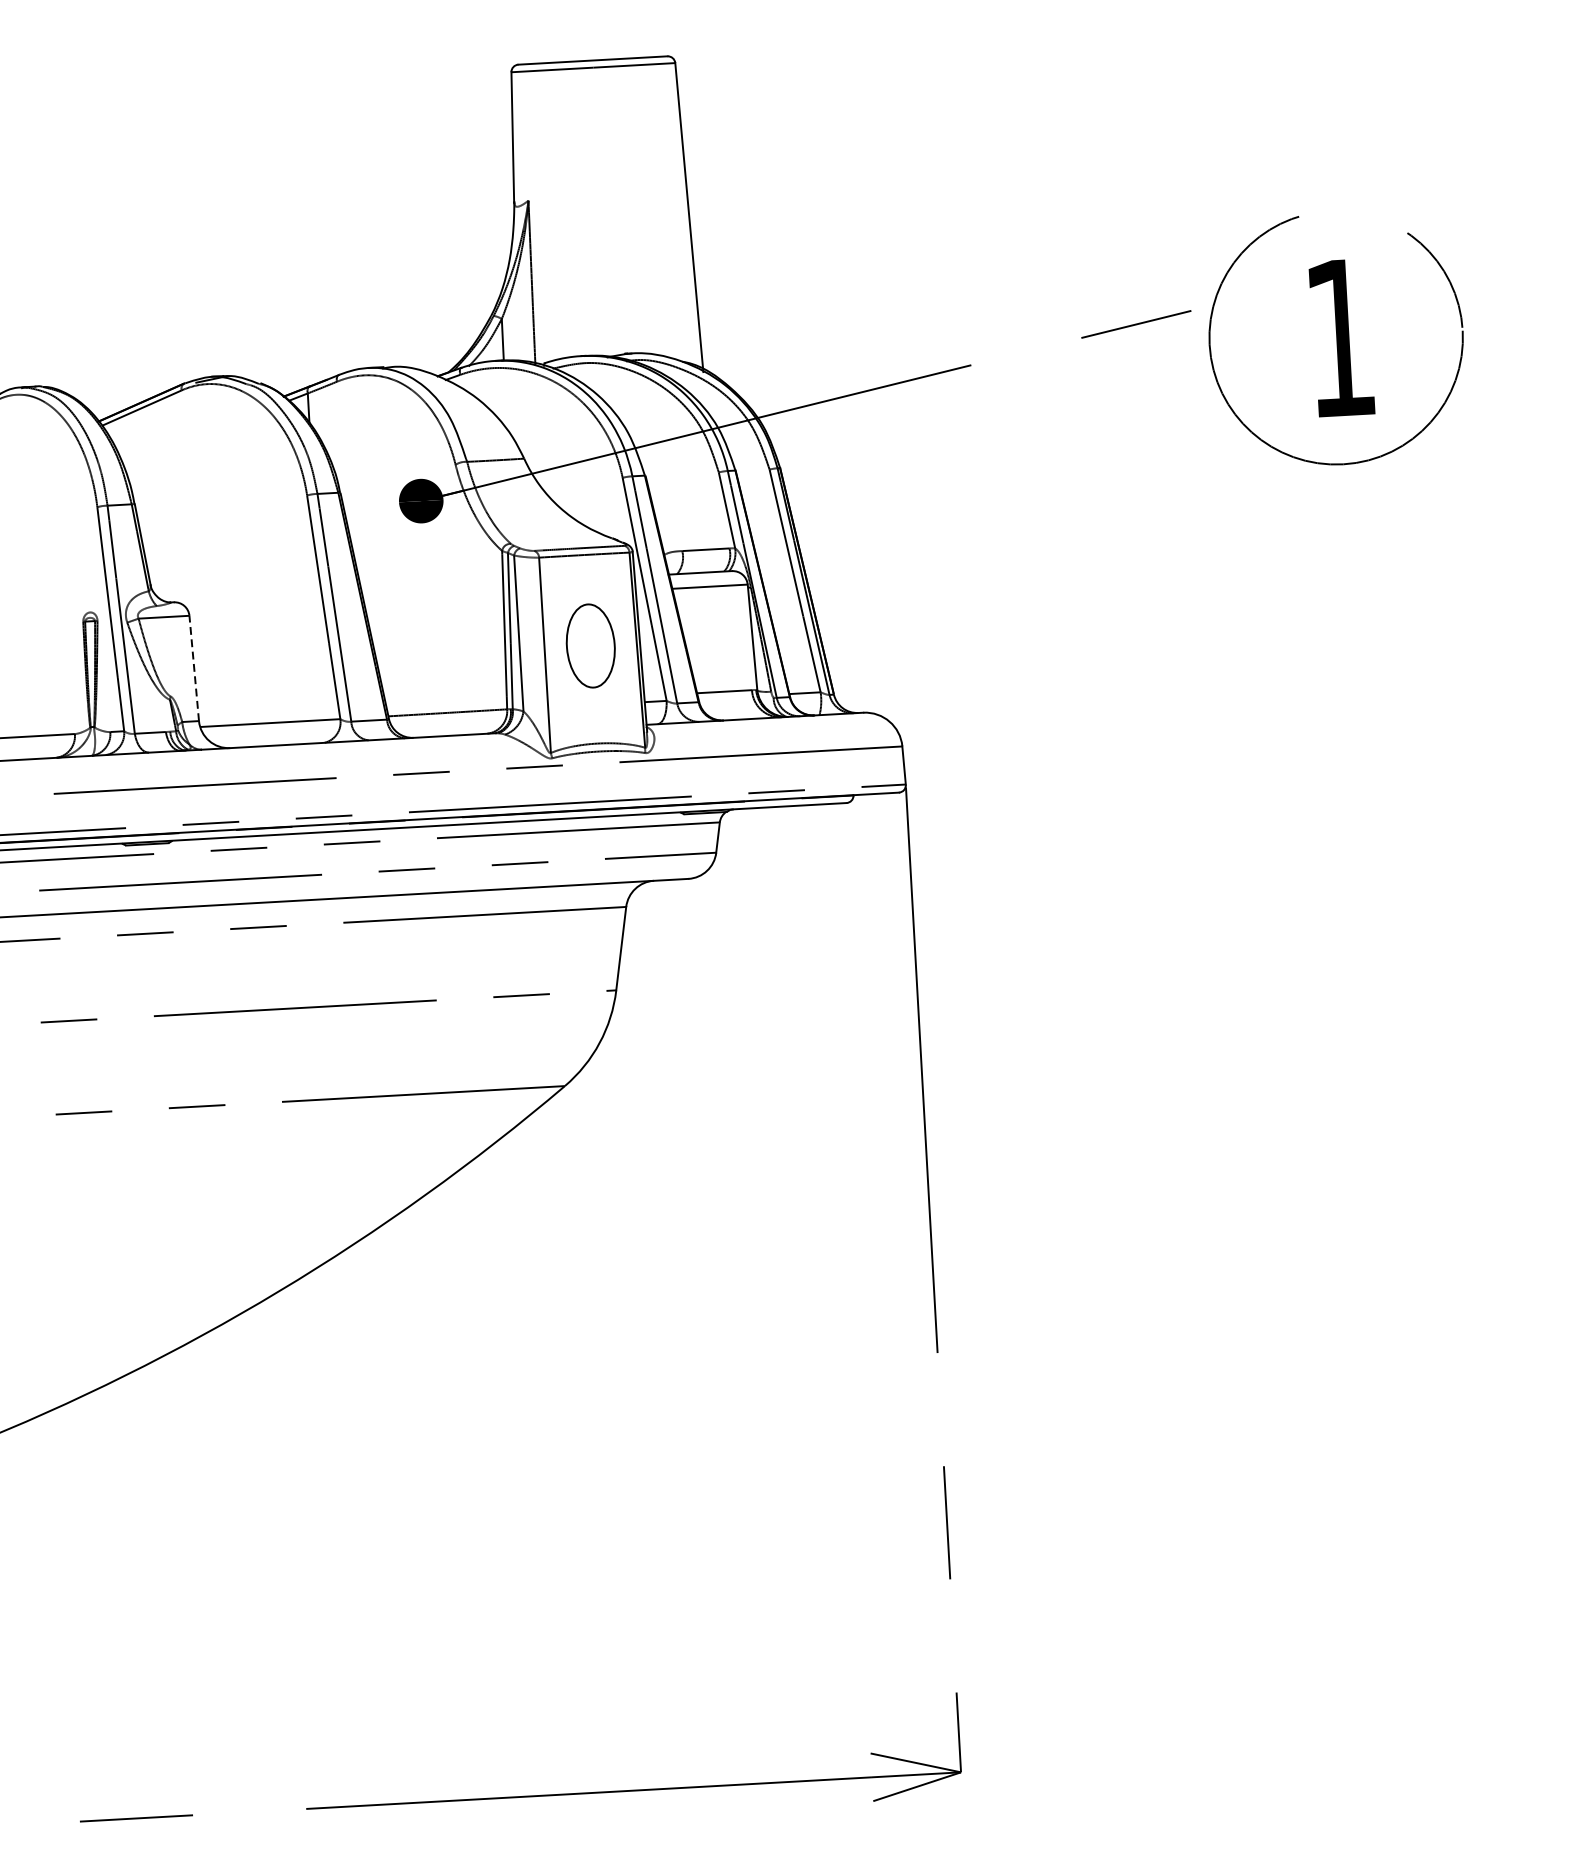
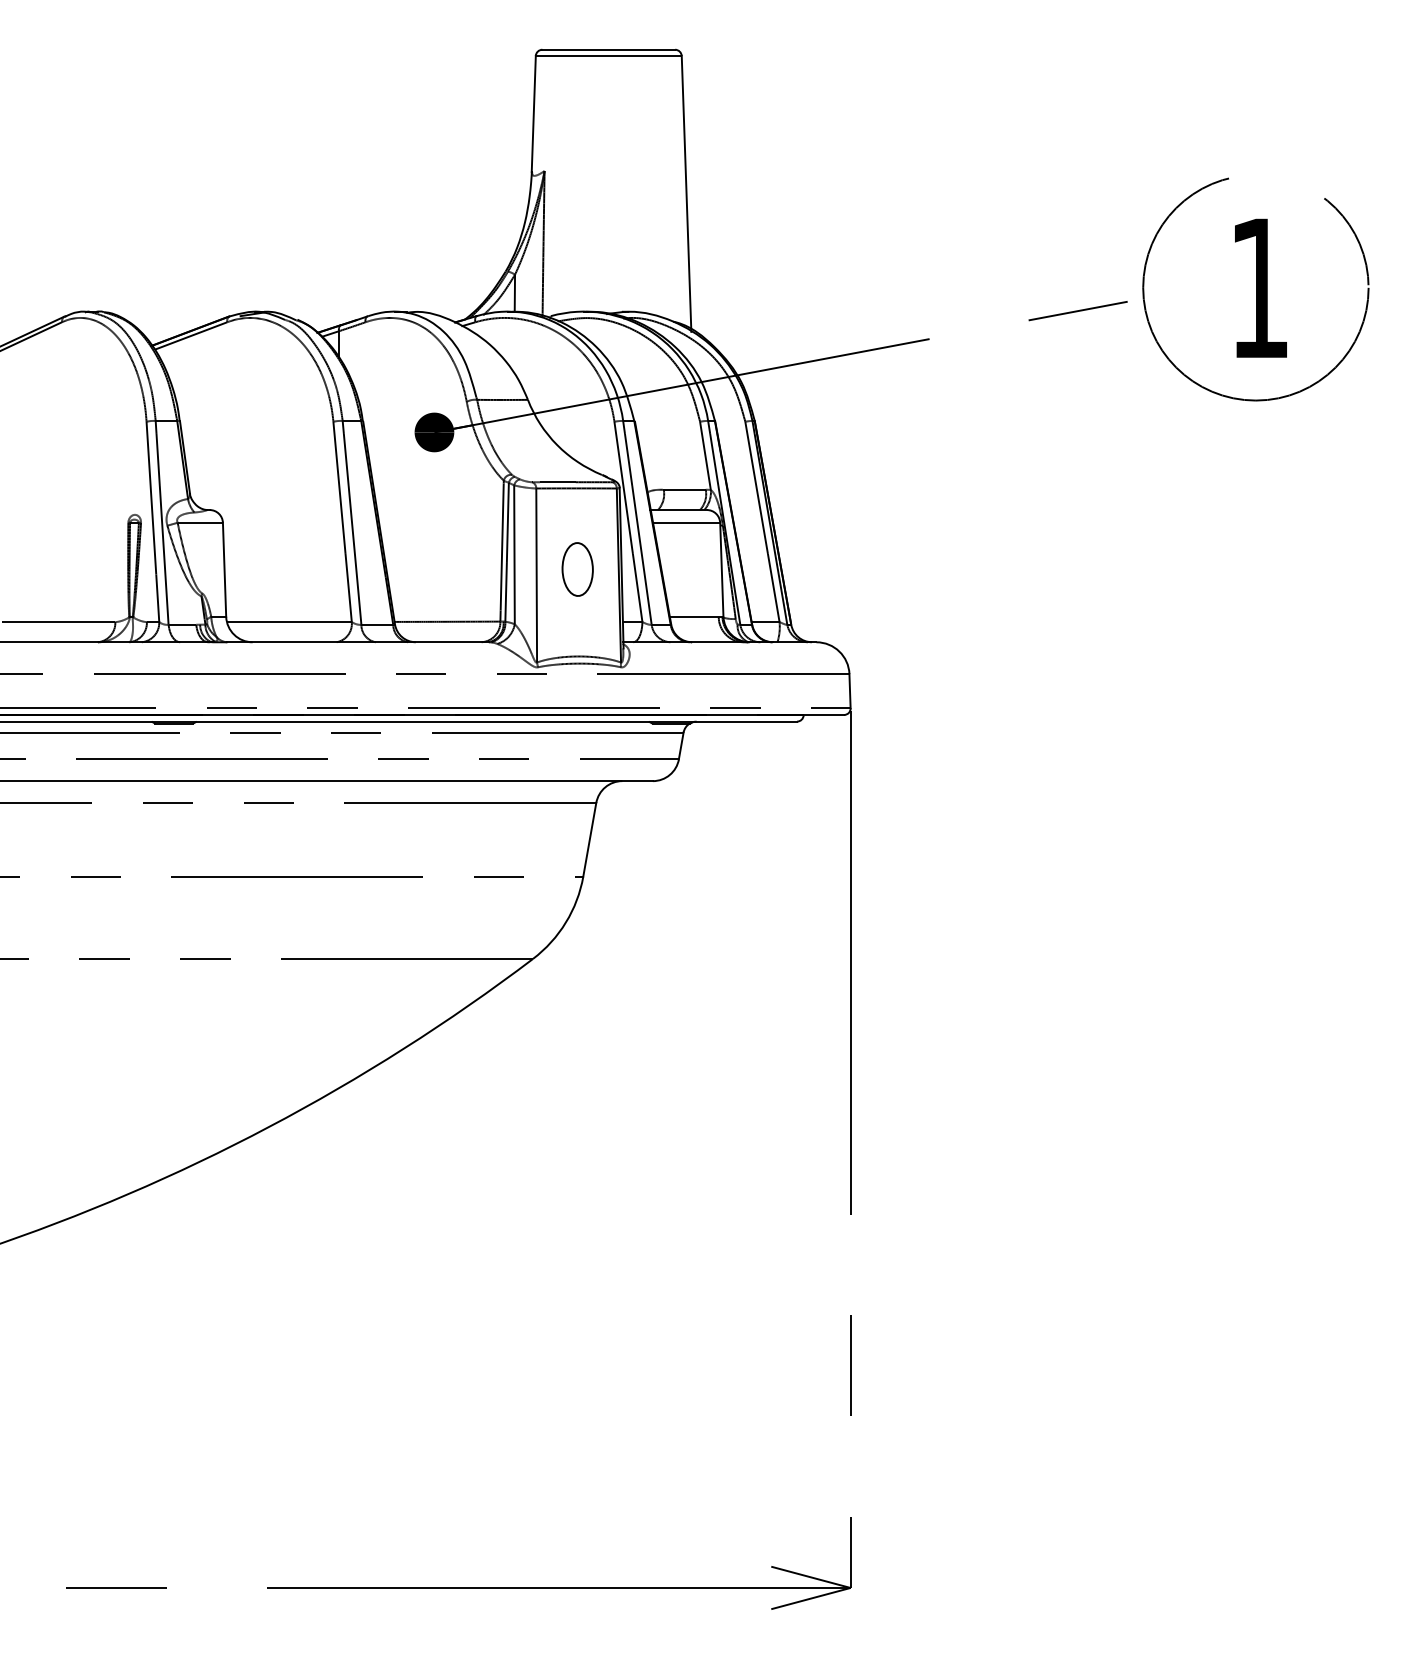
part: (1335, 339) -> (1255, 289), moved
part: (590, 646) -> (577, 569), size x0.71
line: (194, 668) -> (224, 569), dashed -> solid

